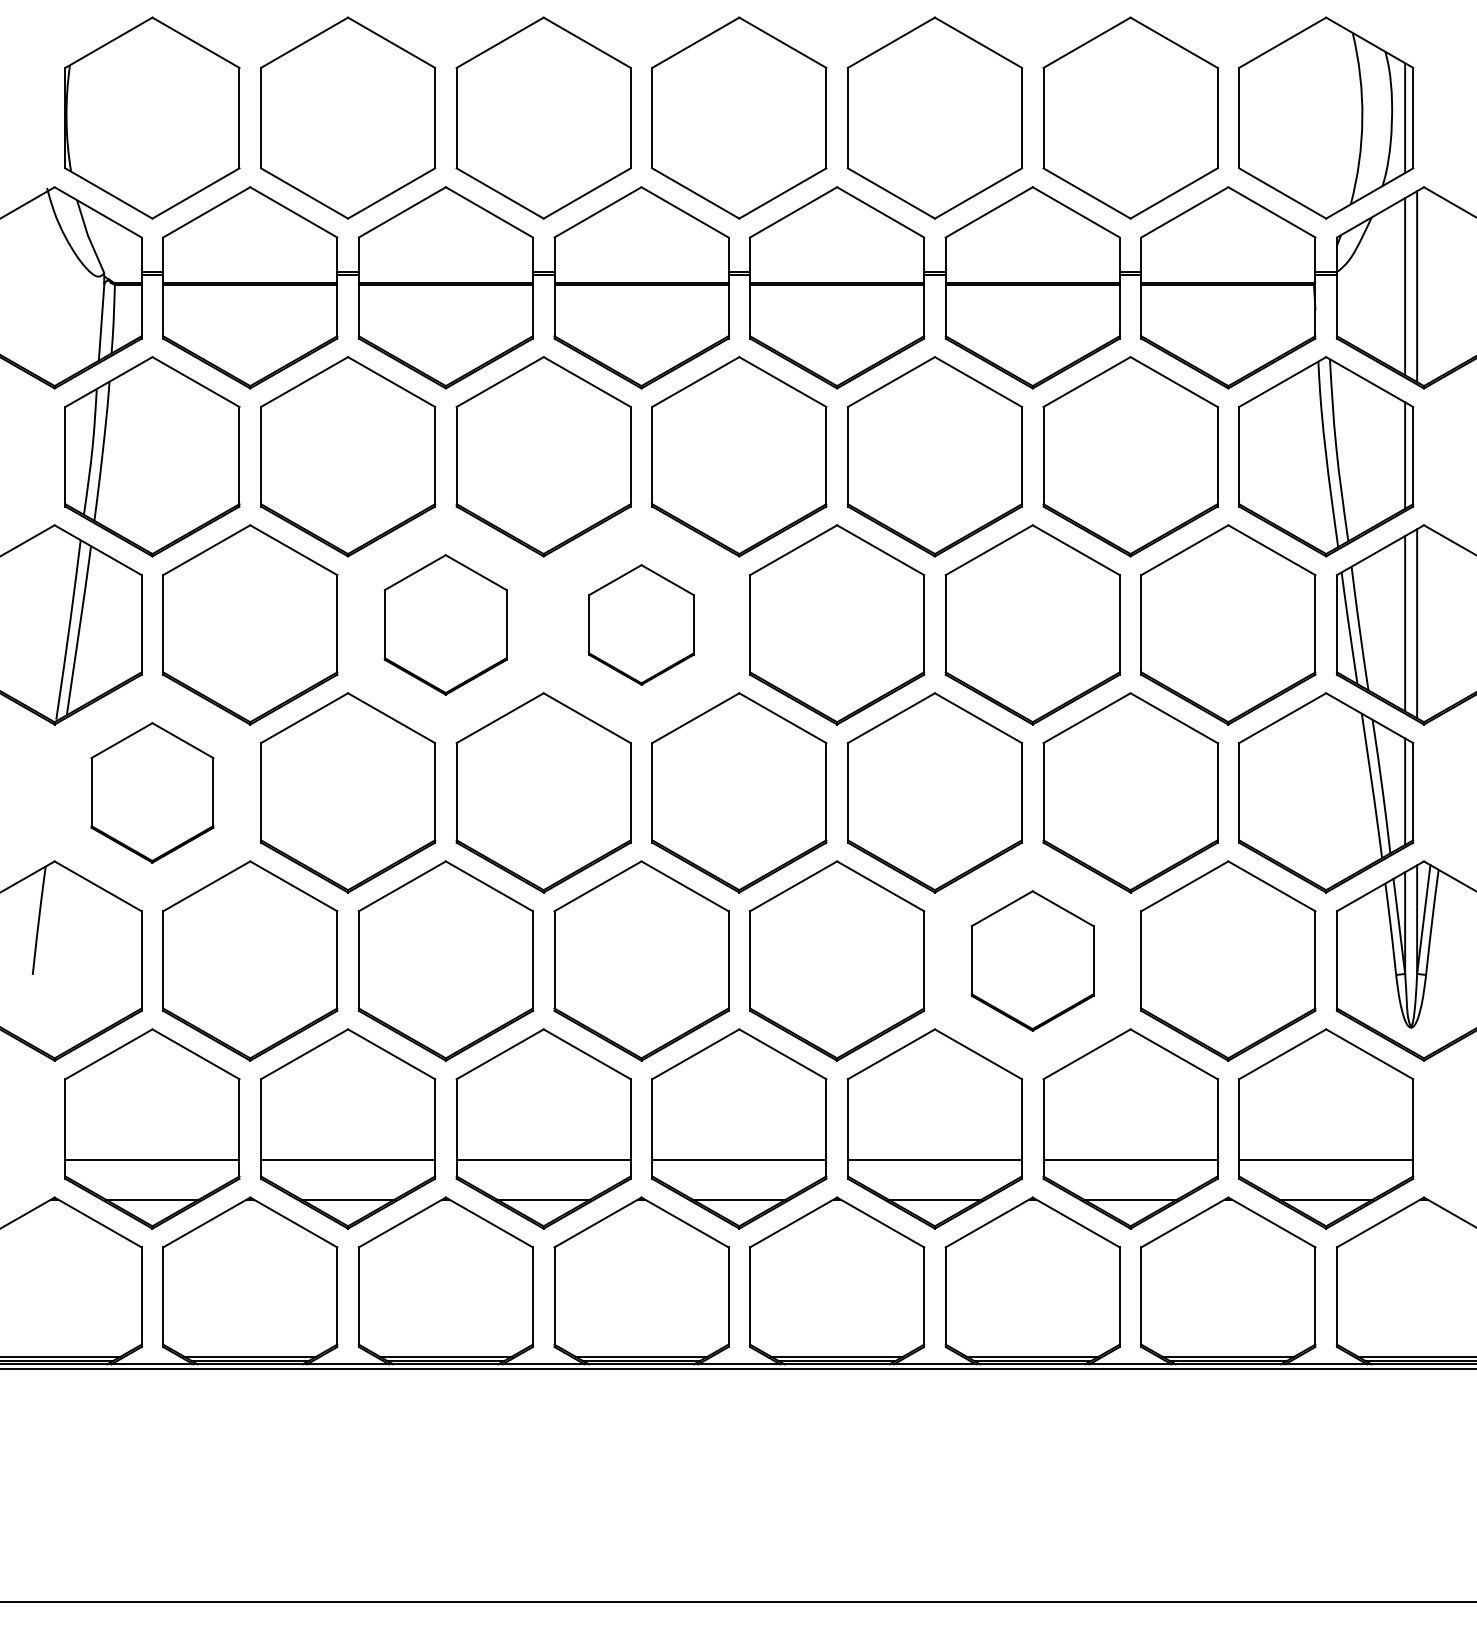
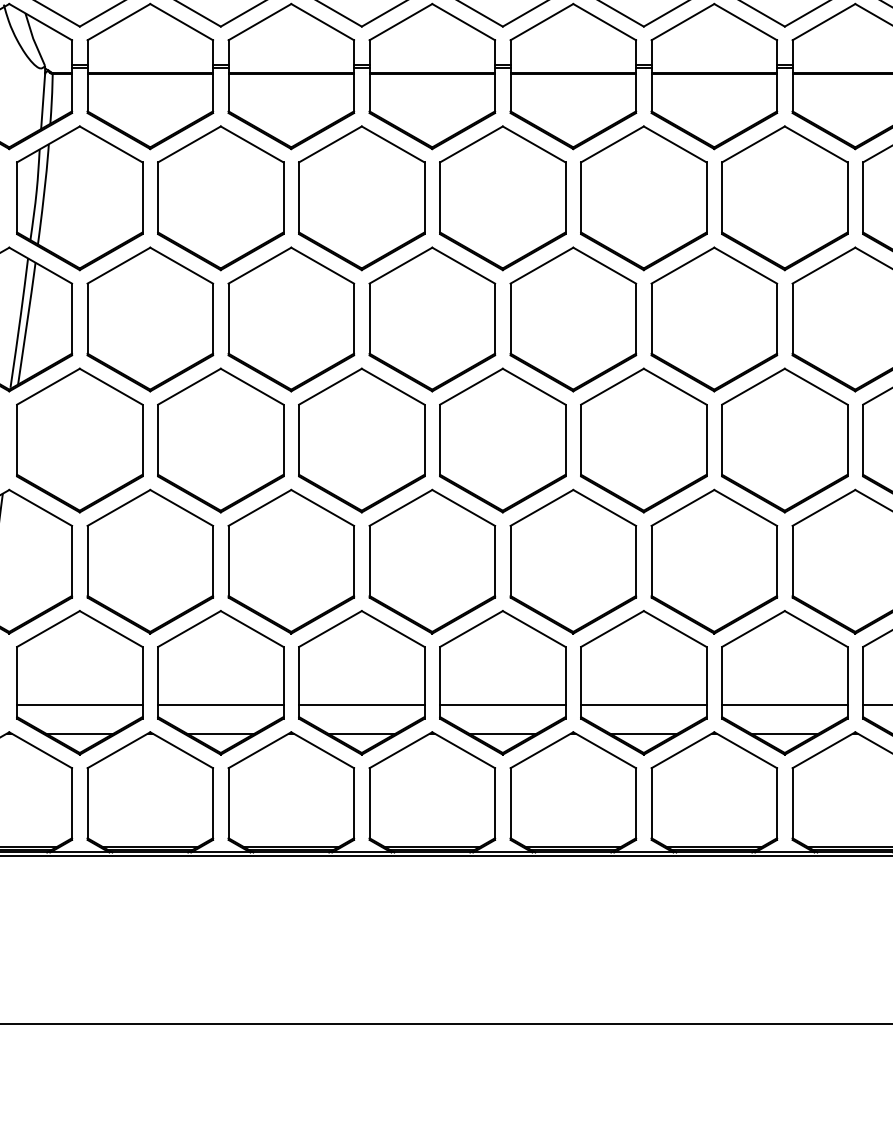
part: (445, 624) -> (291, 319), size x1.43
part: (641, 624) -> (432, 319), size x1.67
part: (152, 792) -> (79, 440), size x1.43
part: (1032, 960) -> (714, 561), size x1.43

